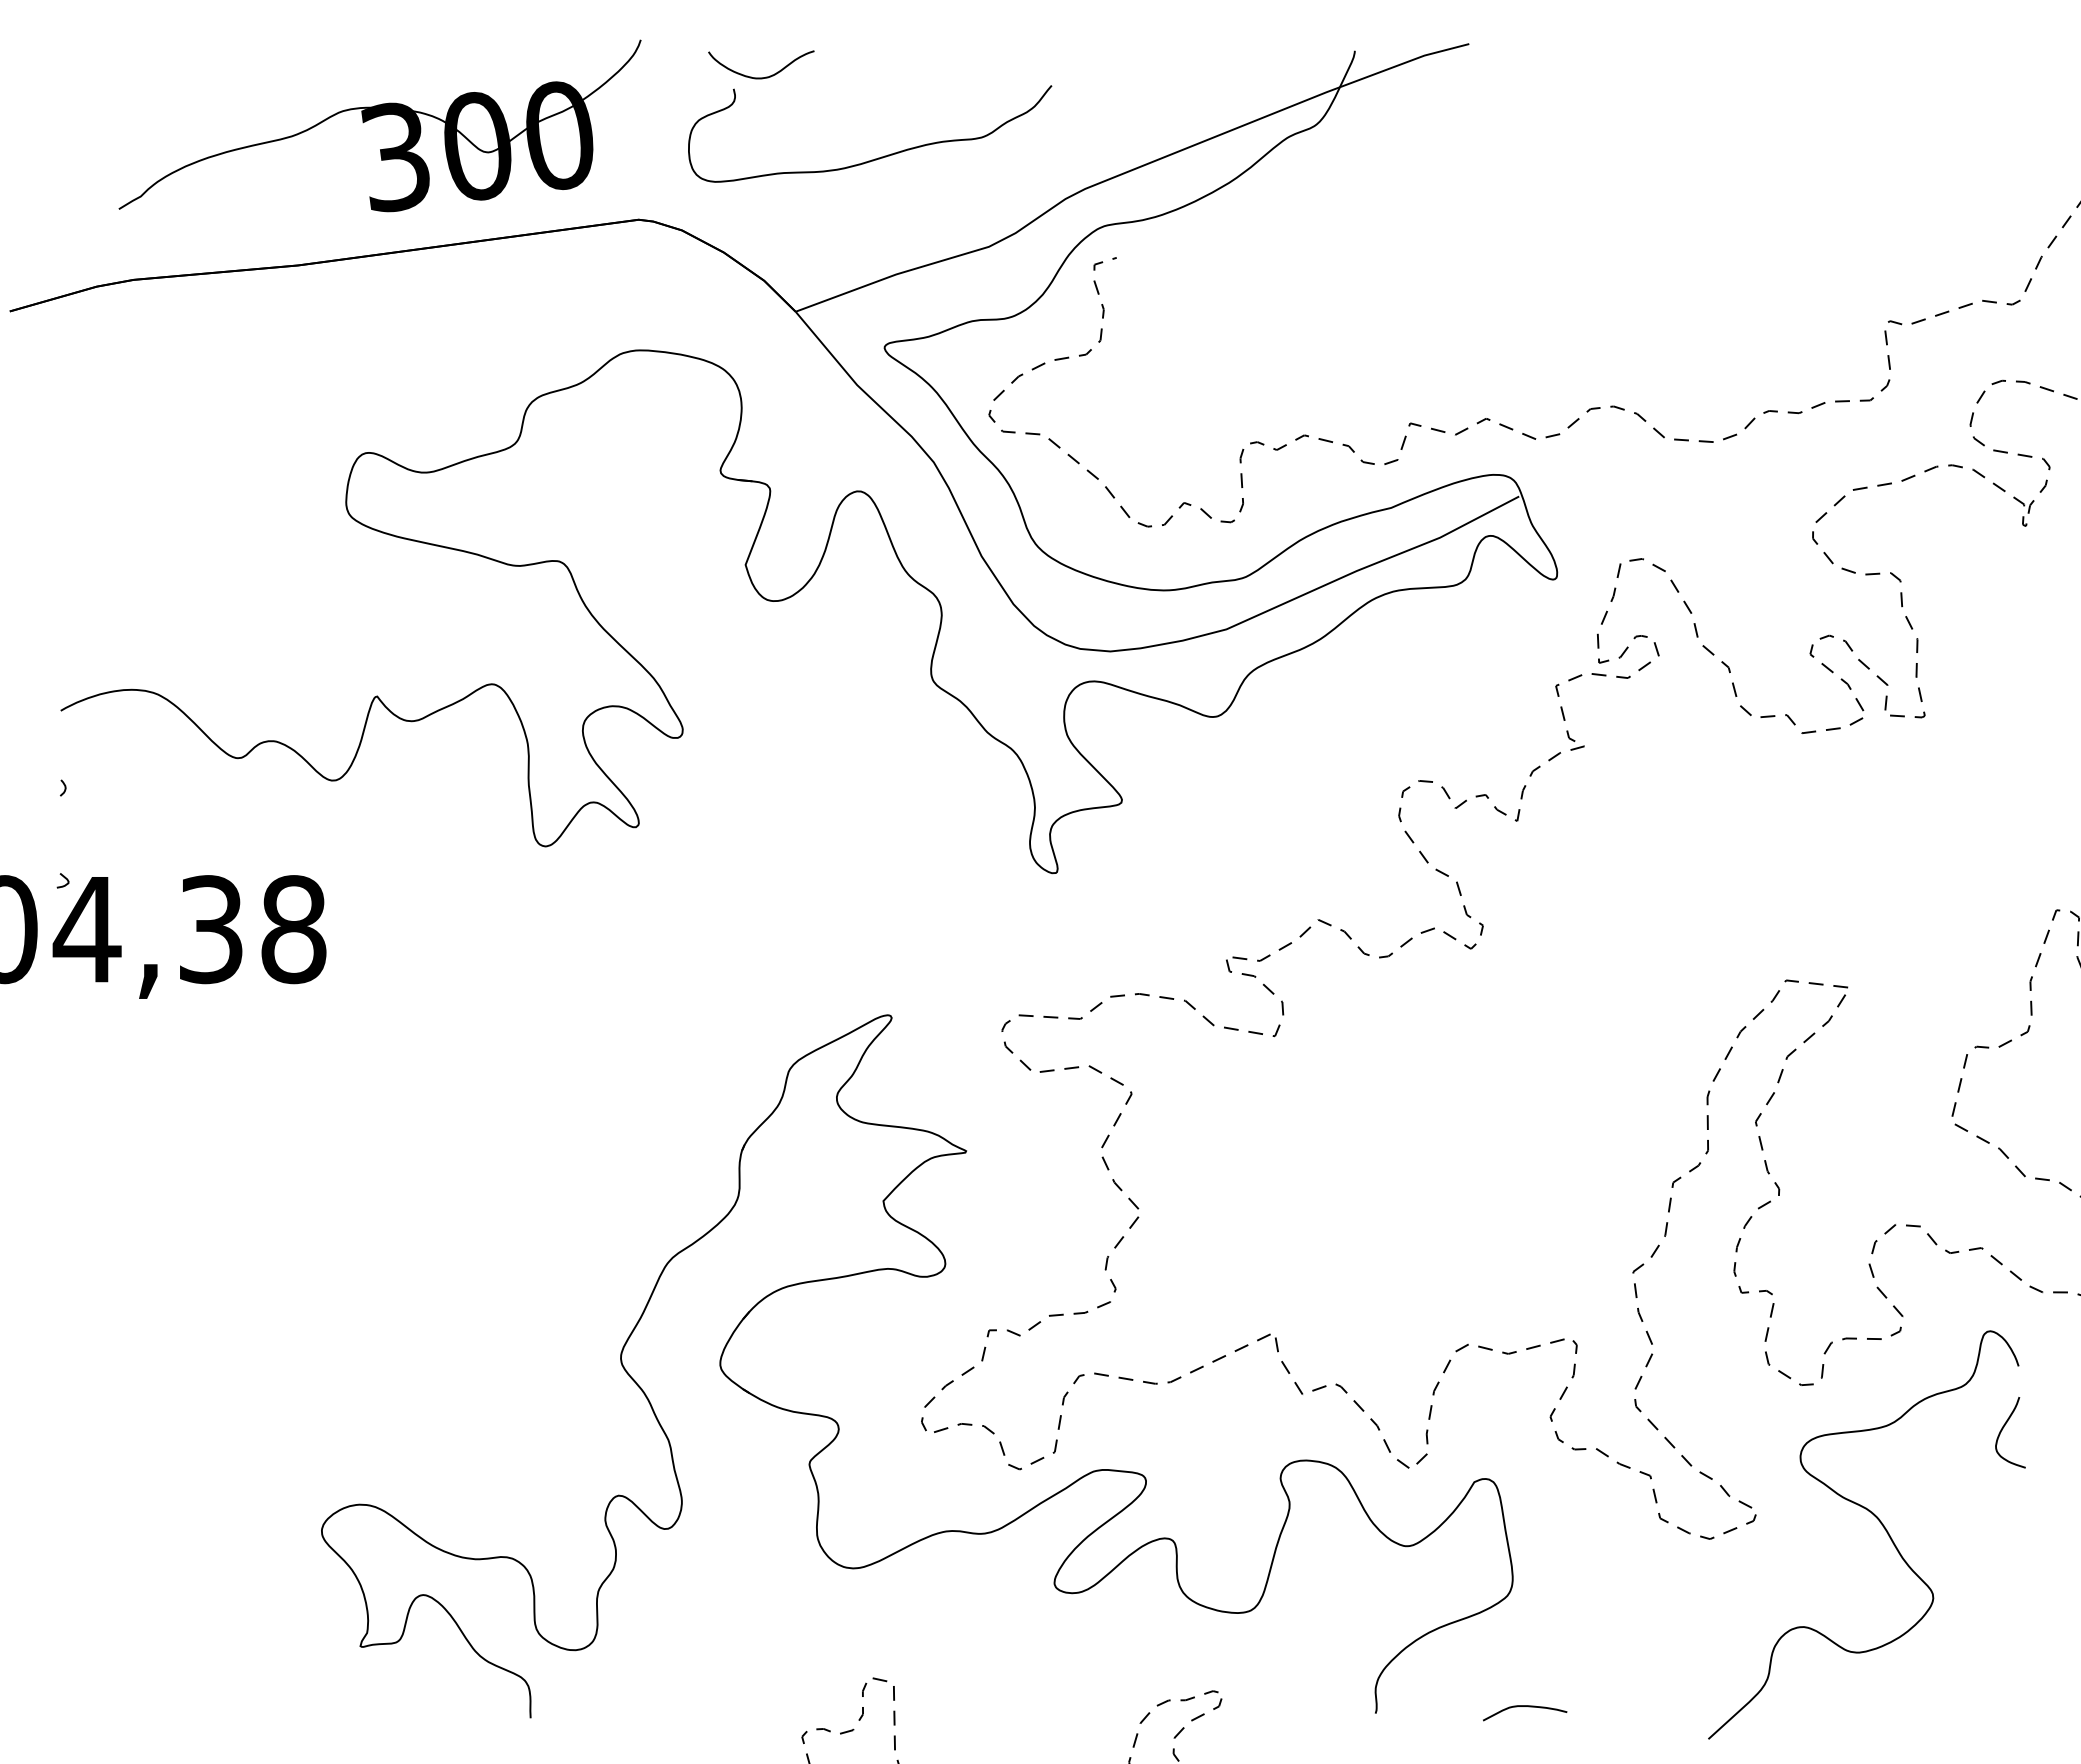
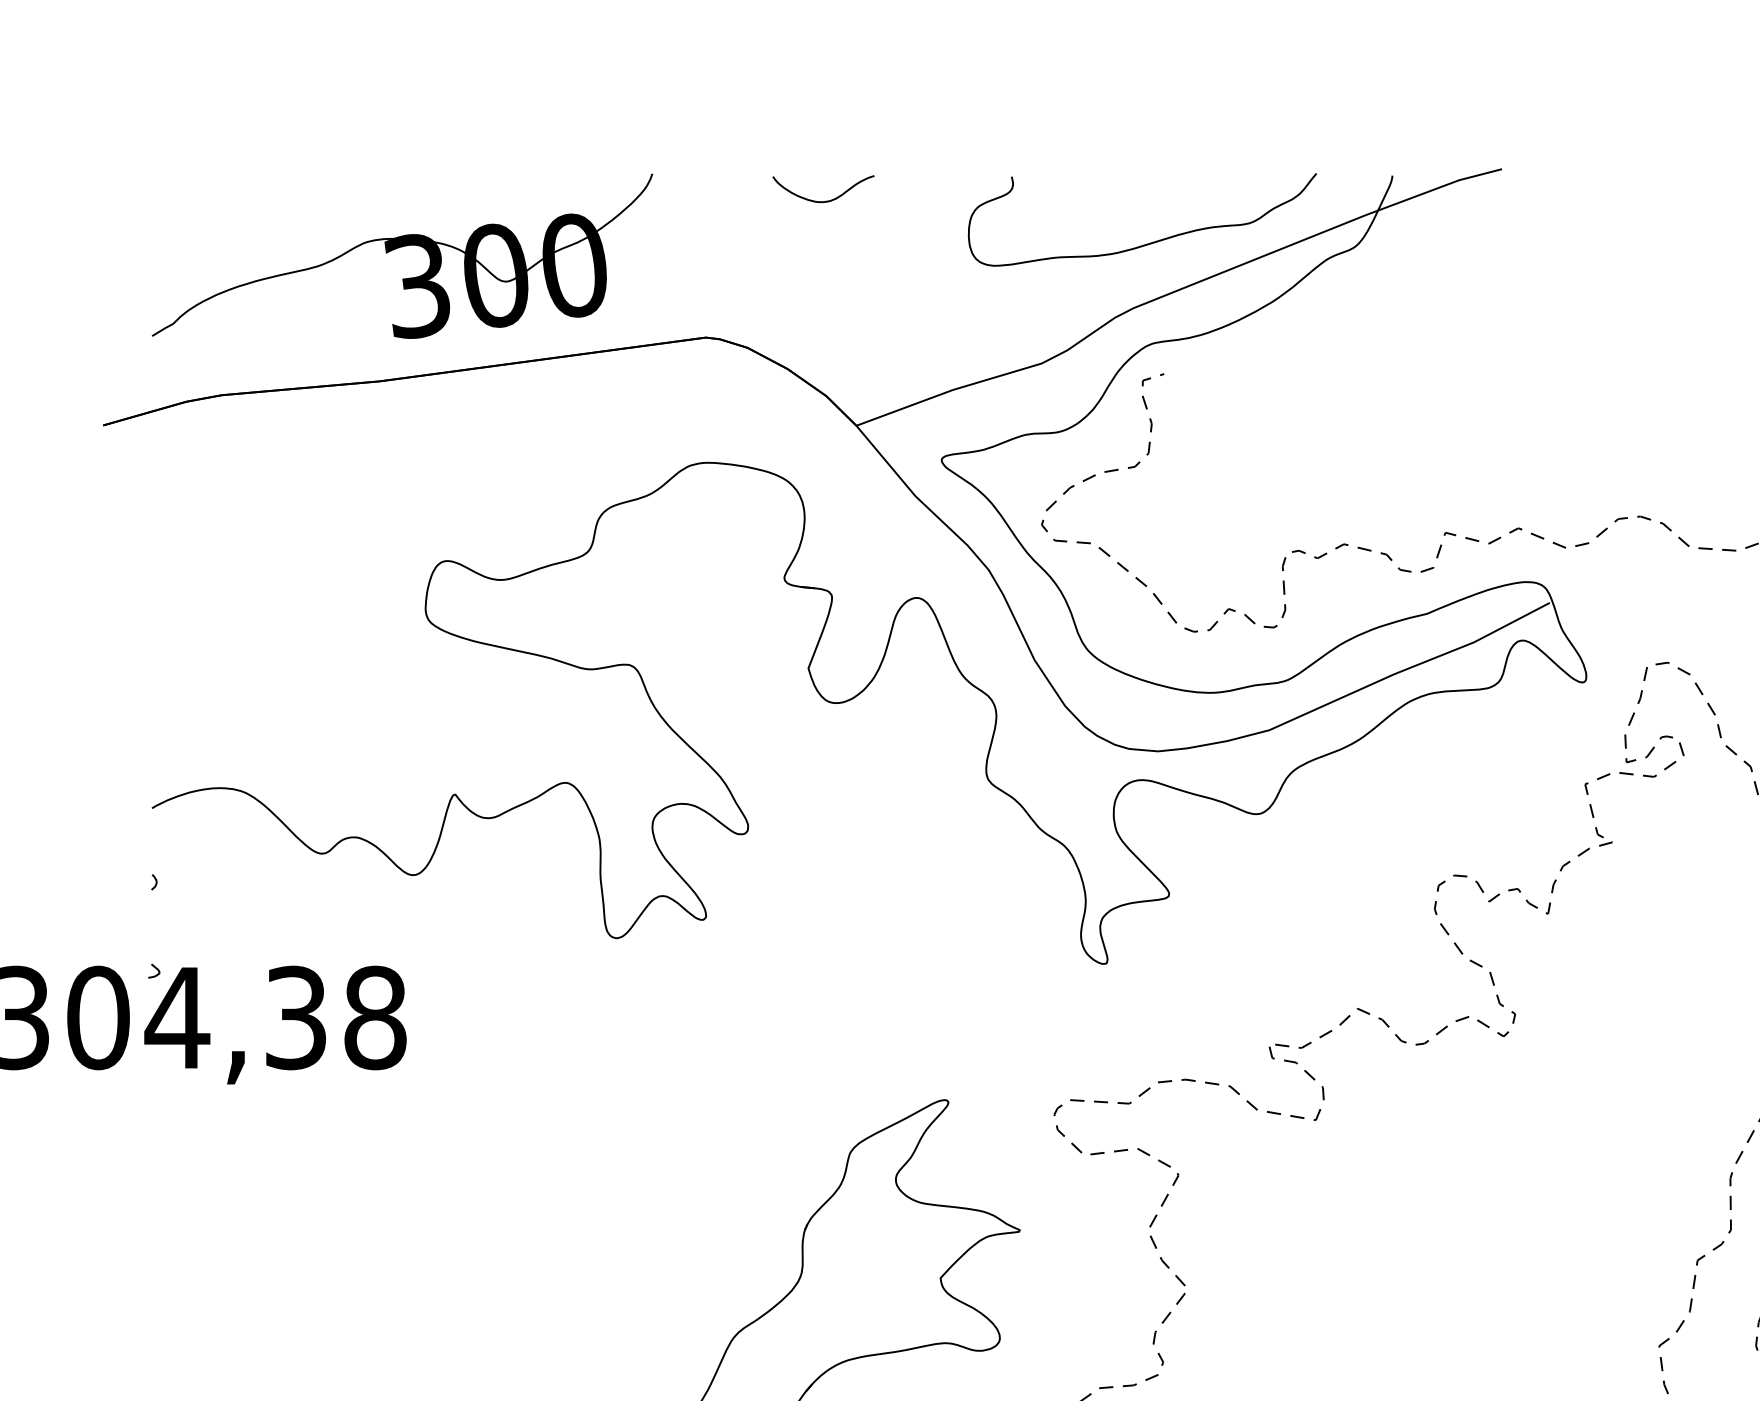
part: (377, 117) -> (400, 248), moved
curve: (878, 157) -> (1150, 242), moved

